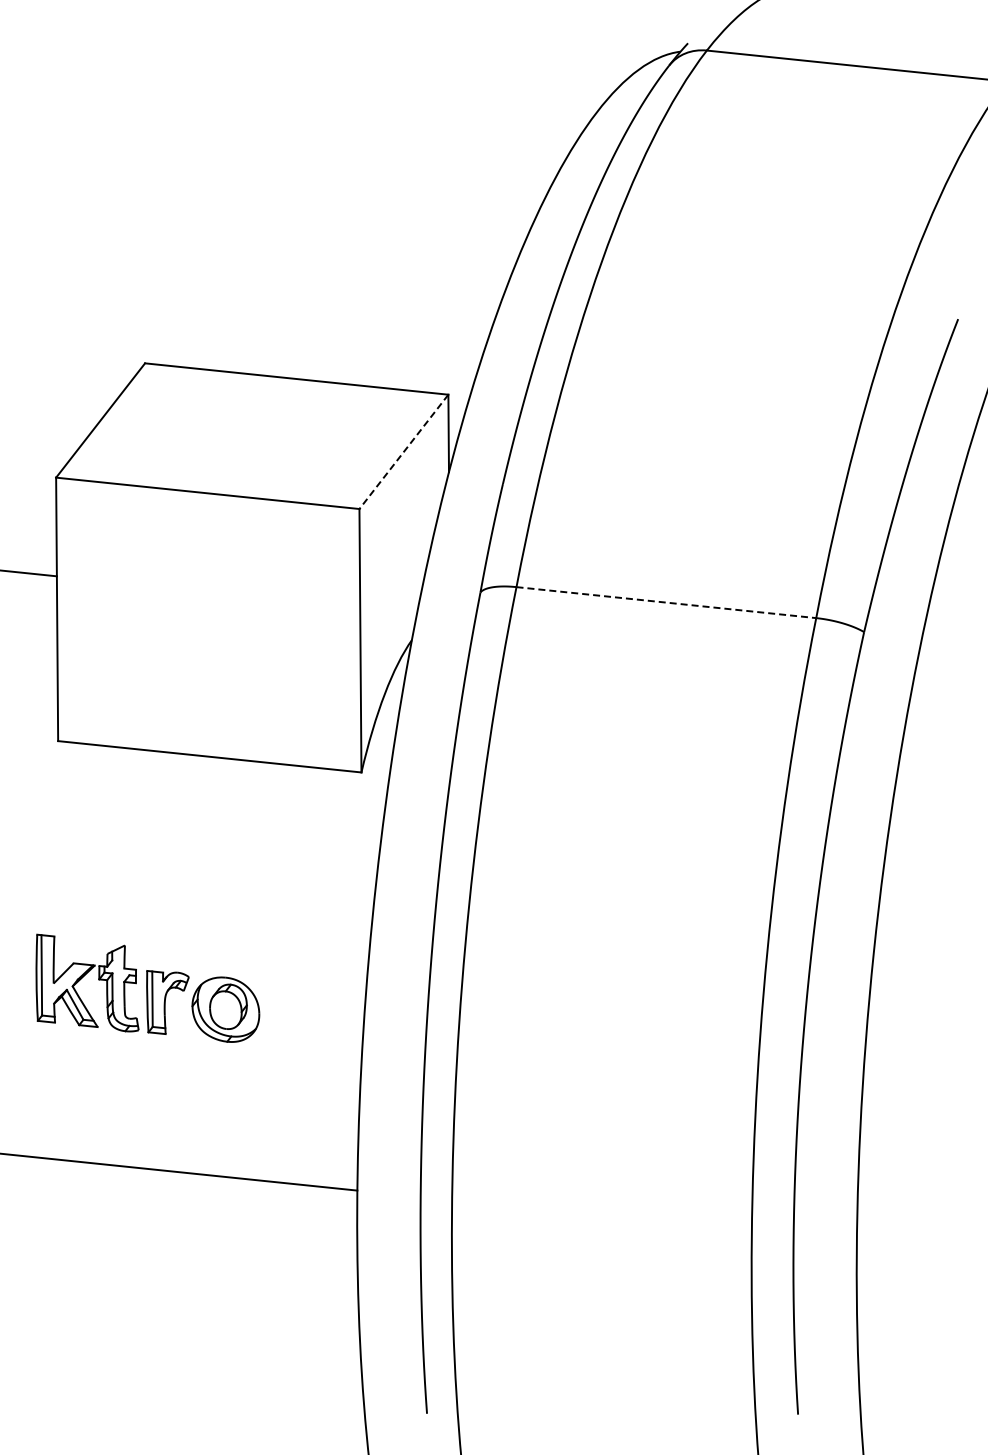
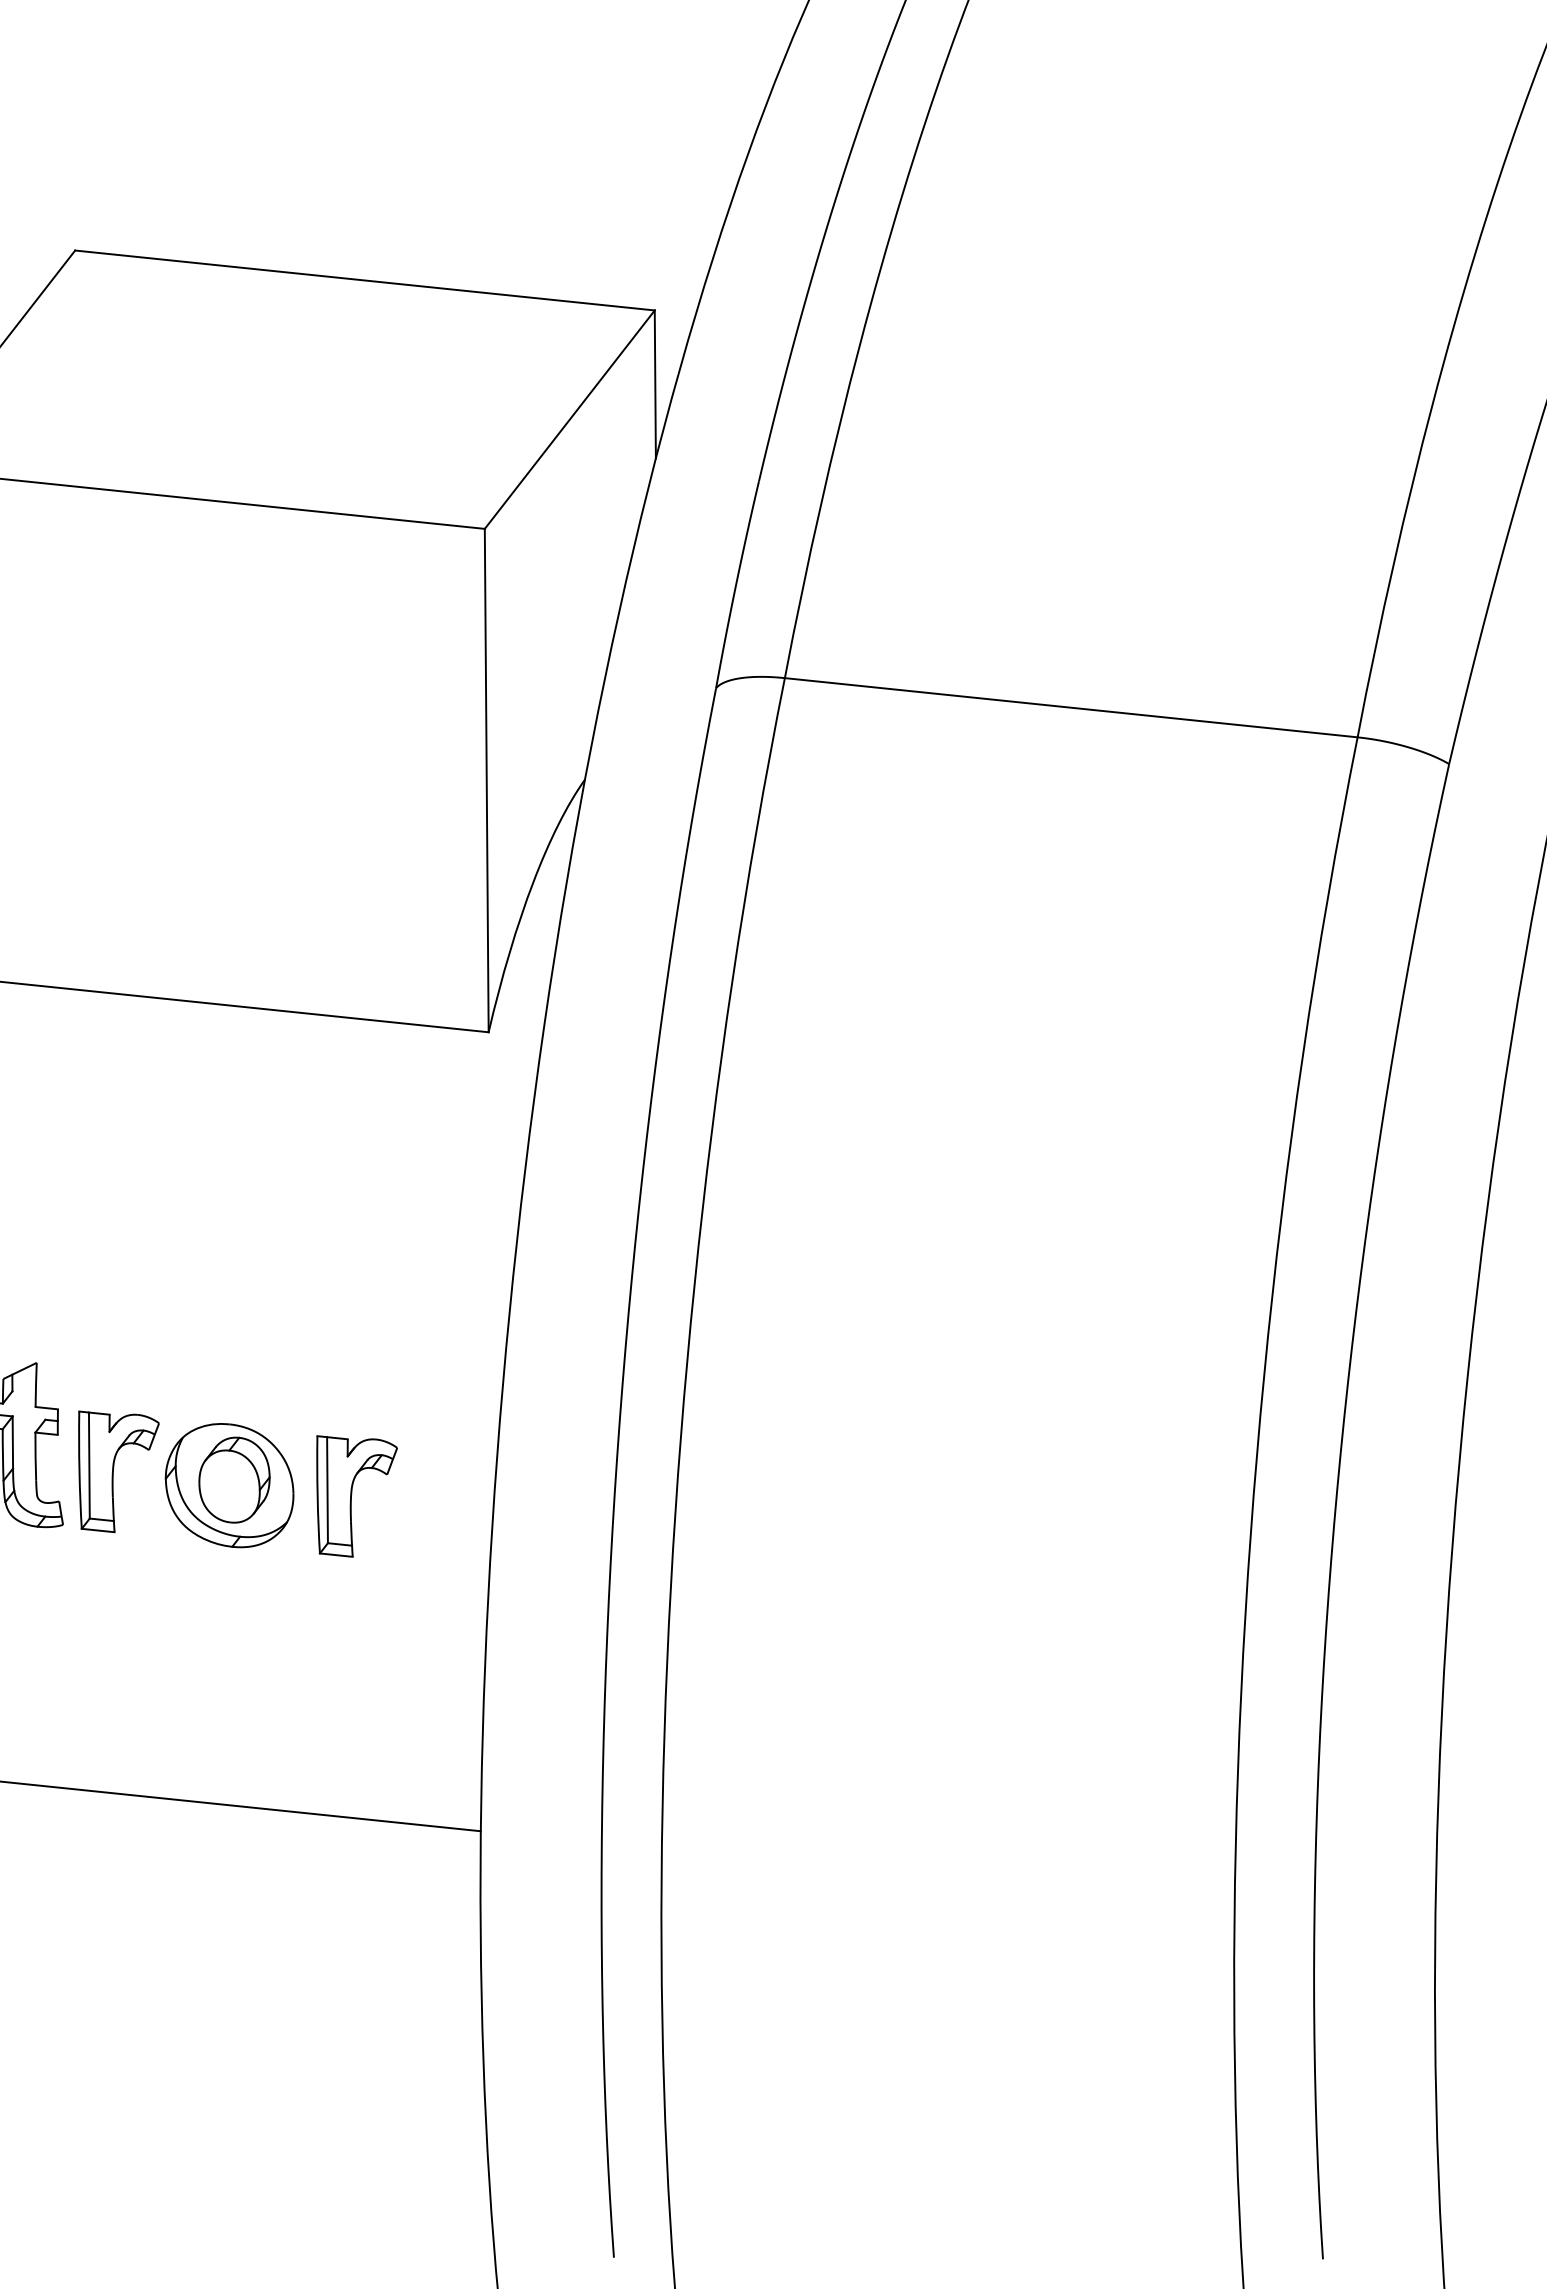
line: (403, 452) -> (568, 420), dashed -> solid
line: (666, 602) -> (1071, 707), dashed -> solid
part: (292, 1014) -> (356, 1494), added

